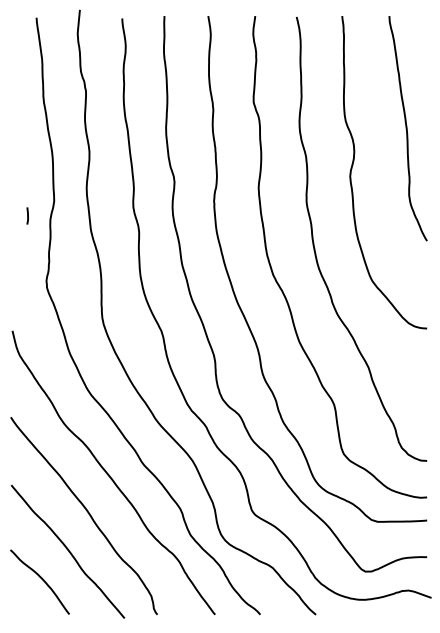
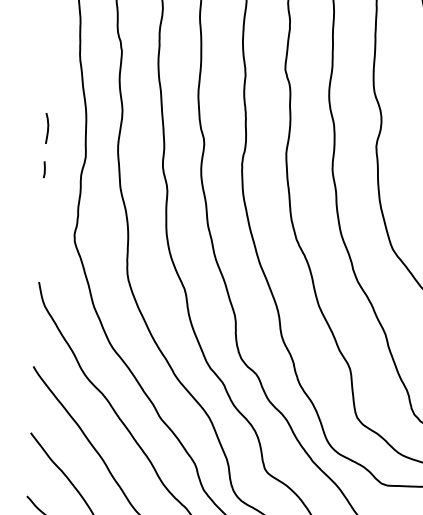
curve: (13, 173) -> (47, 128), added
line: (27, 215) -> (44, 169), moved

